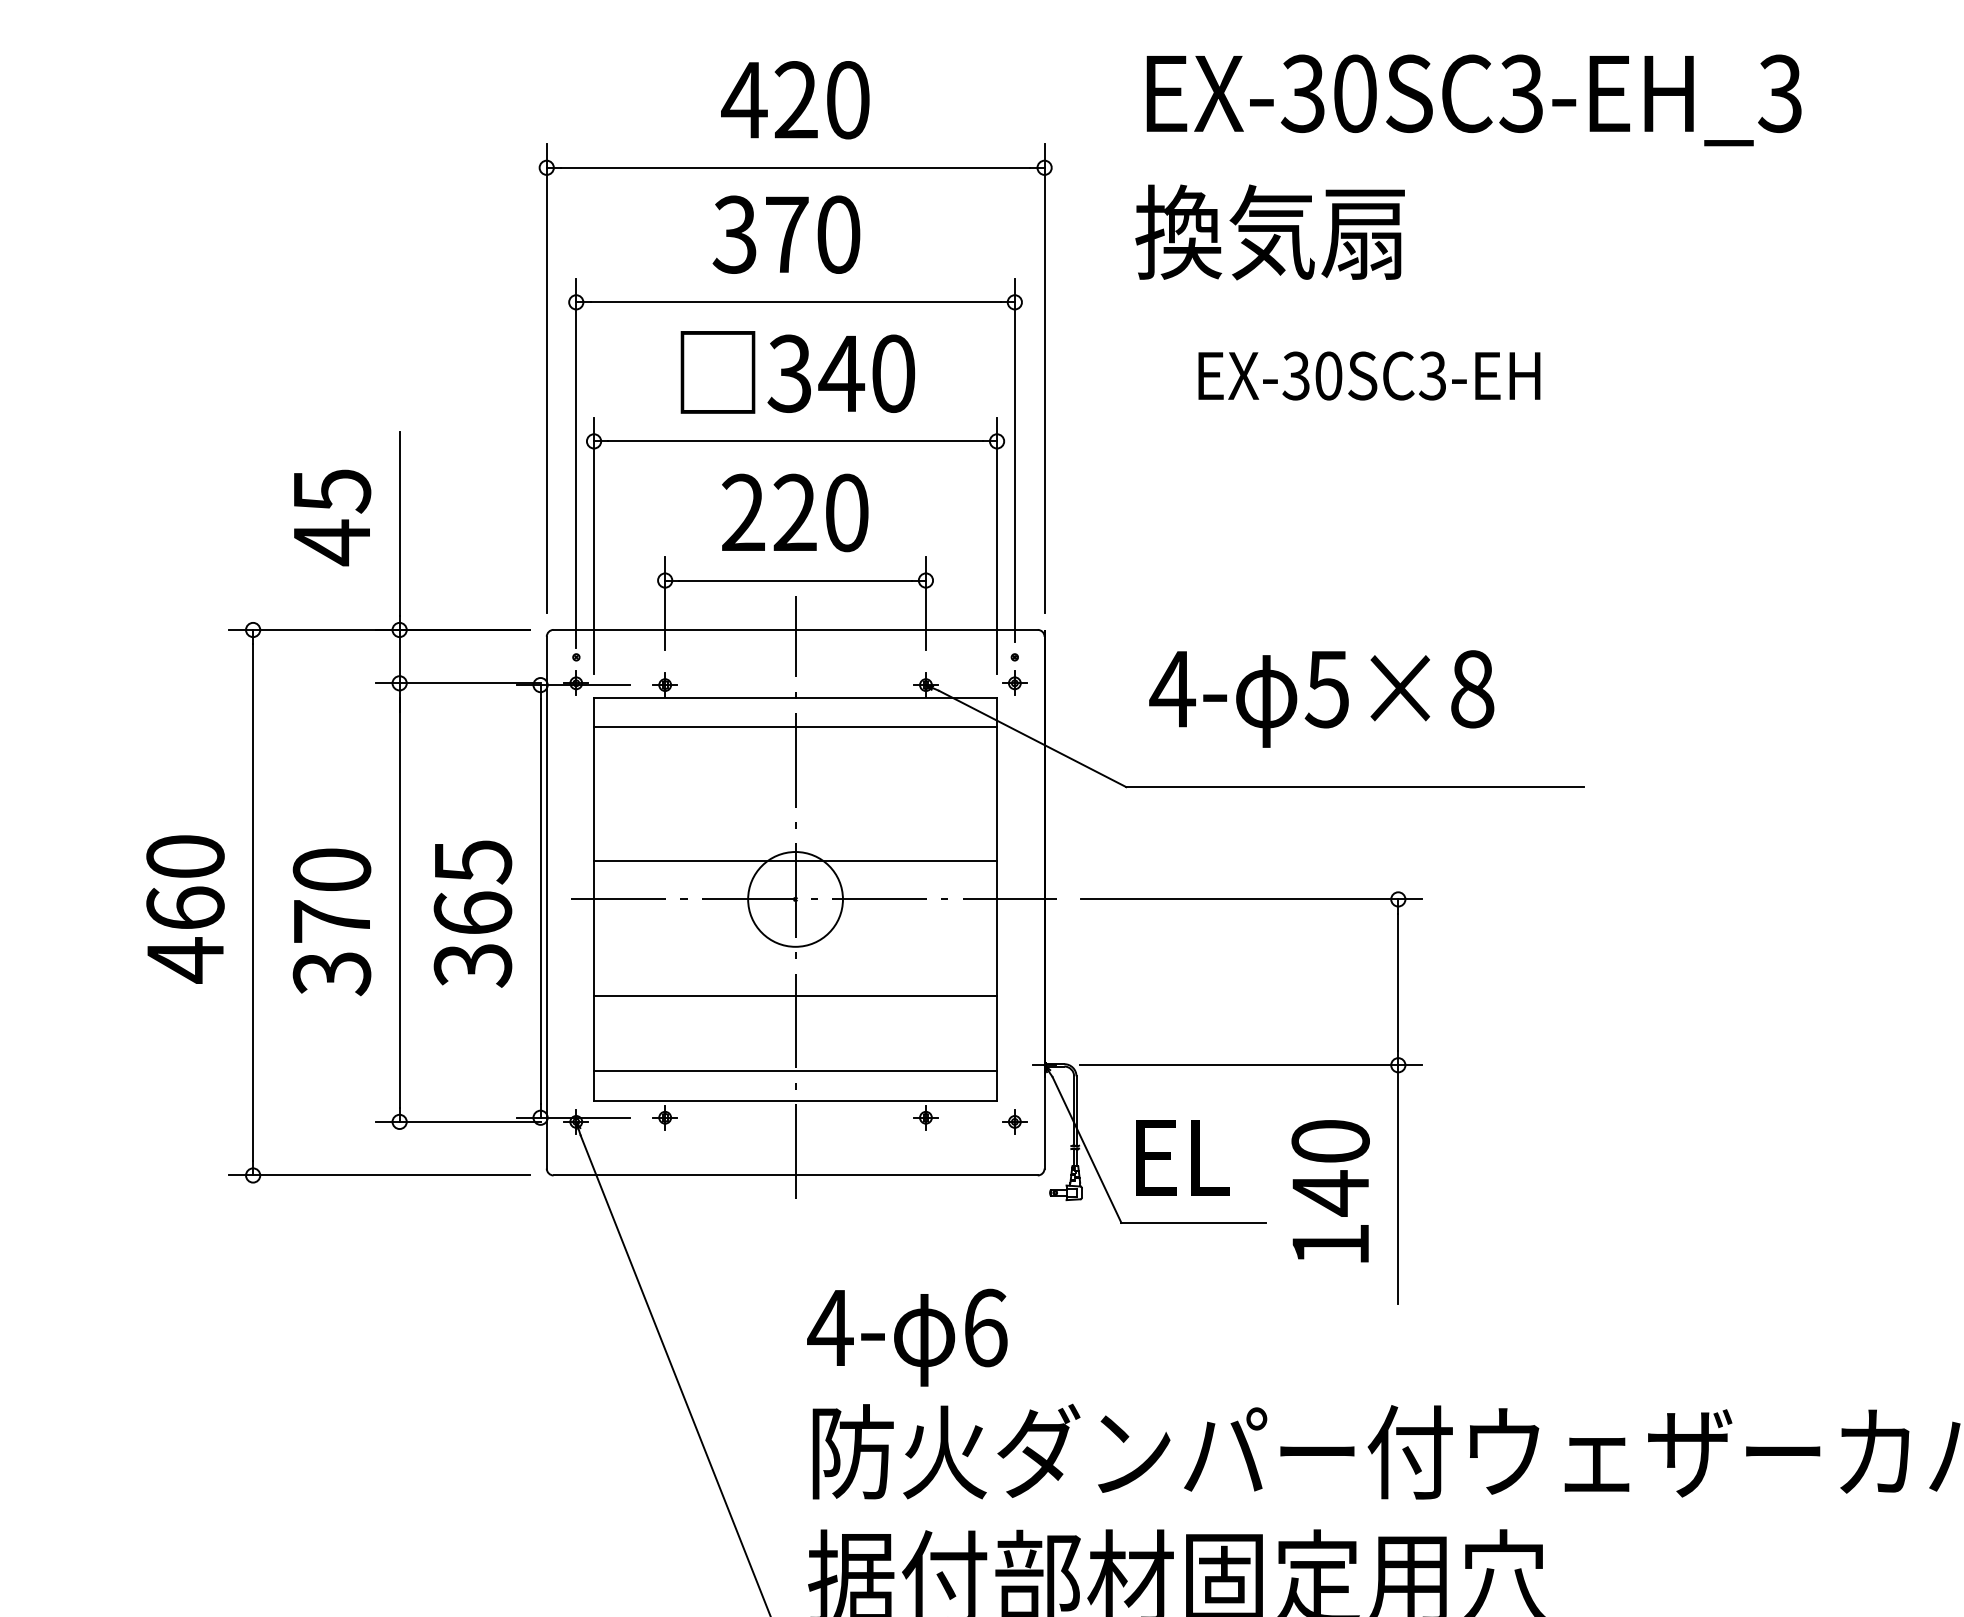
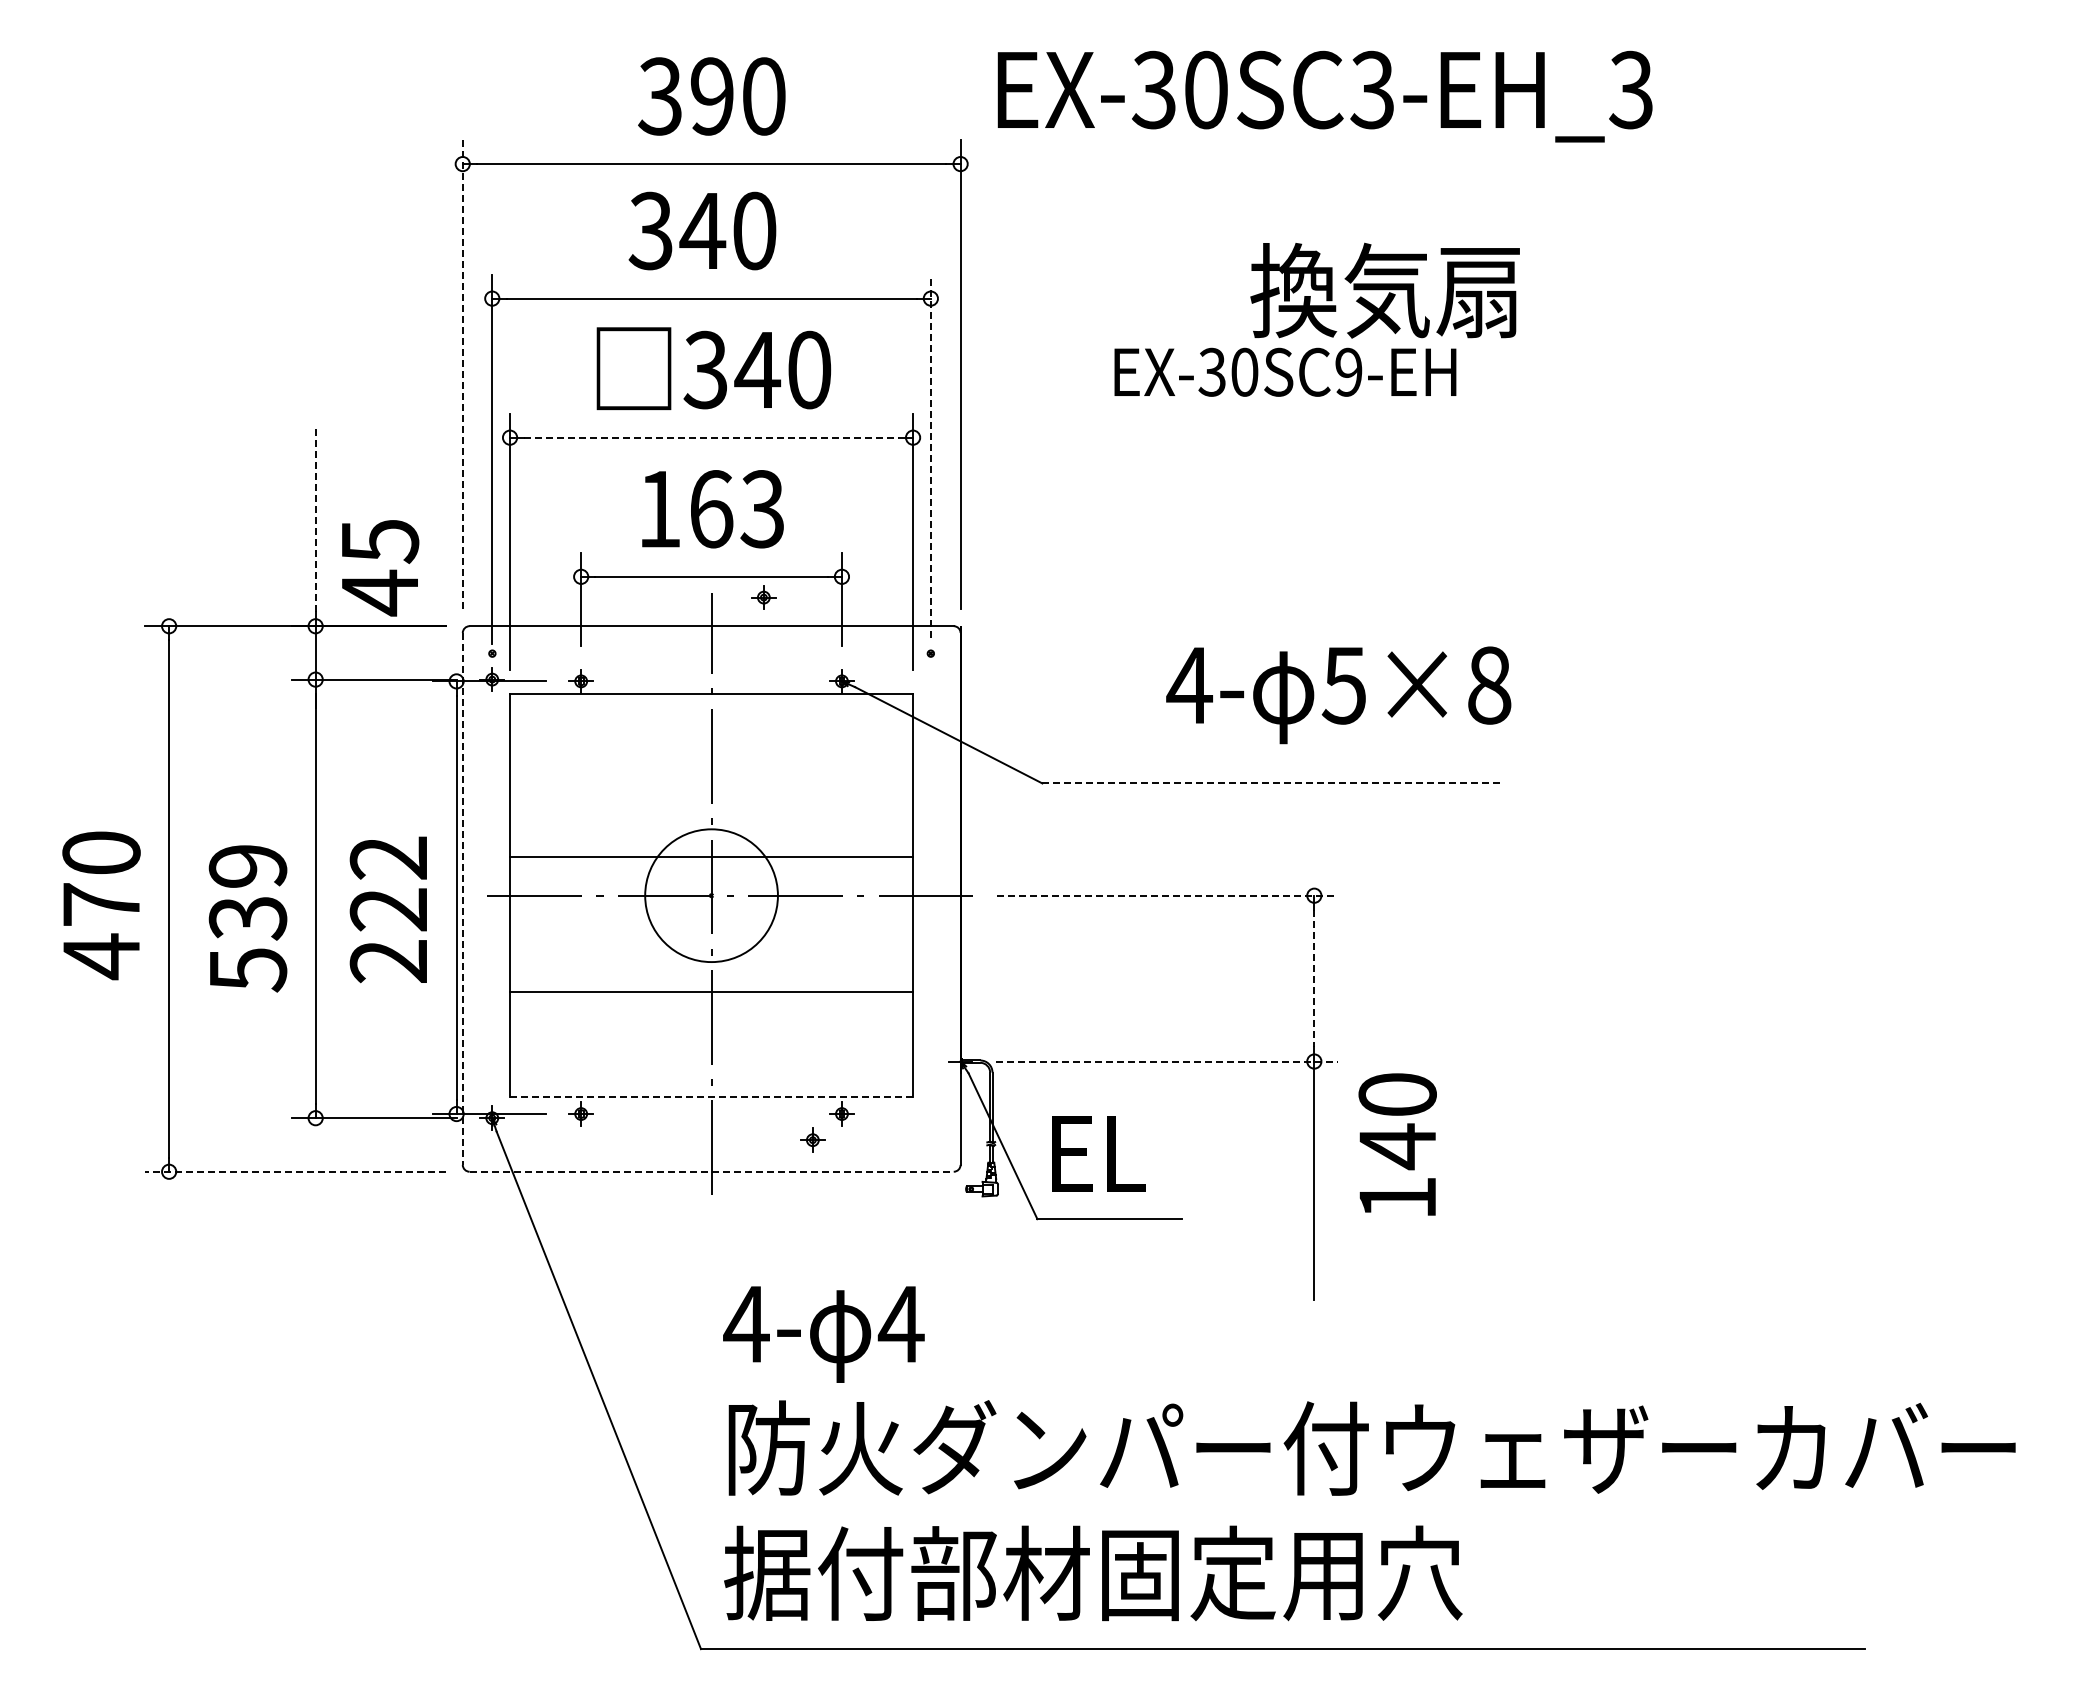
text: (769, 100) -> (685, 96), 420 -> 390
text: (1473, 100) -> (1324, 96), moved
text: (1269, 232) -> (1384, 290), moved
text: (786, 234) -> (702, 230), 370 -> 340
text: (1432, 376) -> (1348, 372), EX-30SC3-EH -> EX-30SC9-EH
line: (546, 378) -> (462, 374), solid -> dashed
line: (796, 441) -> (712, 437), solid -> dashed
line: (1014, 459) -> (930, 455), solid -> dashed
text: (795, 513) -> (711, 509), 220 -> 163
text: (332, 518) -> (380, 568), moved
line: (399, 523) -> (315, 519), solid -> dashed
part: (1014, 683) -> (763, 597), moved
text: (1321, 699) -> (1338, 695), moved
line: (795, 726) -> (711, 722), removed
line: (1355, 787) -> (1271, 783), solid -> dashed
circle: (795, 899) -> (711, 895), size x1.4
line: (1252, 899) -> (1168, 895), solid -> dashed
line: (546, 902) -> (462, 898), solid -> dashed
text: (185, 907) -> (101, 903), 460 -> 470
text: (472, 914) -> (388, 910), 365 -> 222
text: (331, 922) -> (247, 918), 370 -> 539
line: (1398, 982) -> (1314, 978), solid -> dashed
line: (1251, 1065) -> (1167, 1061), solid -> dashed
line: (795, 1071) -> (711, 1067), removed
line: (795, 1101) -> (711, 1097), solid -> dashed
part: (1014, 1121) -> (812, 1139), moved
line: (379, 1175) -> (295, 1171), solid -> dashed
line: (796, 1175) -> (712, 1171), solid -> dashed
text: (1330, 1191) -> (1397, 1144), moved
text: (984, 1328) -> (900, 1324), 6 -> 4

